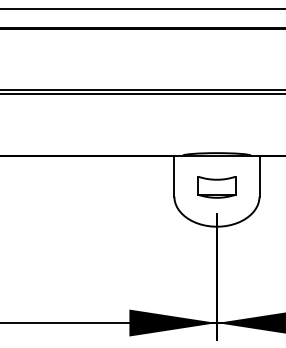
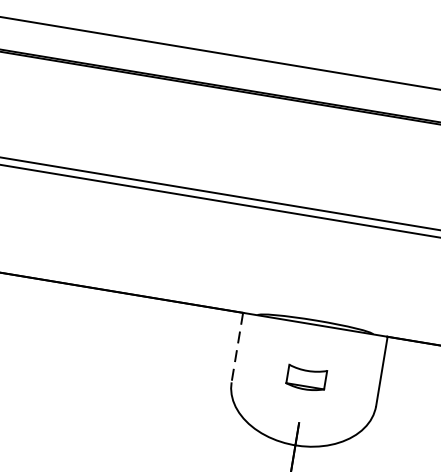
line: (174, 176) -> (237, 348), solid -> dashed
part: (216, 187) -> (305, 378), size x0.6

